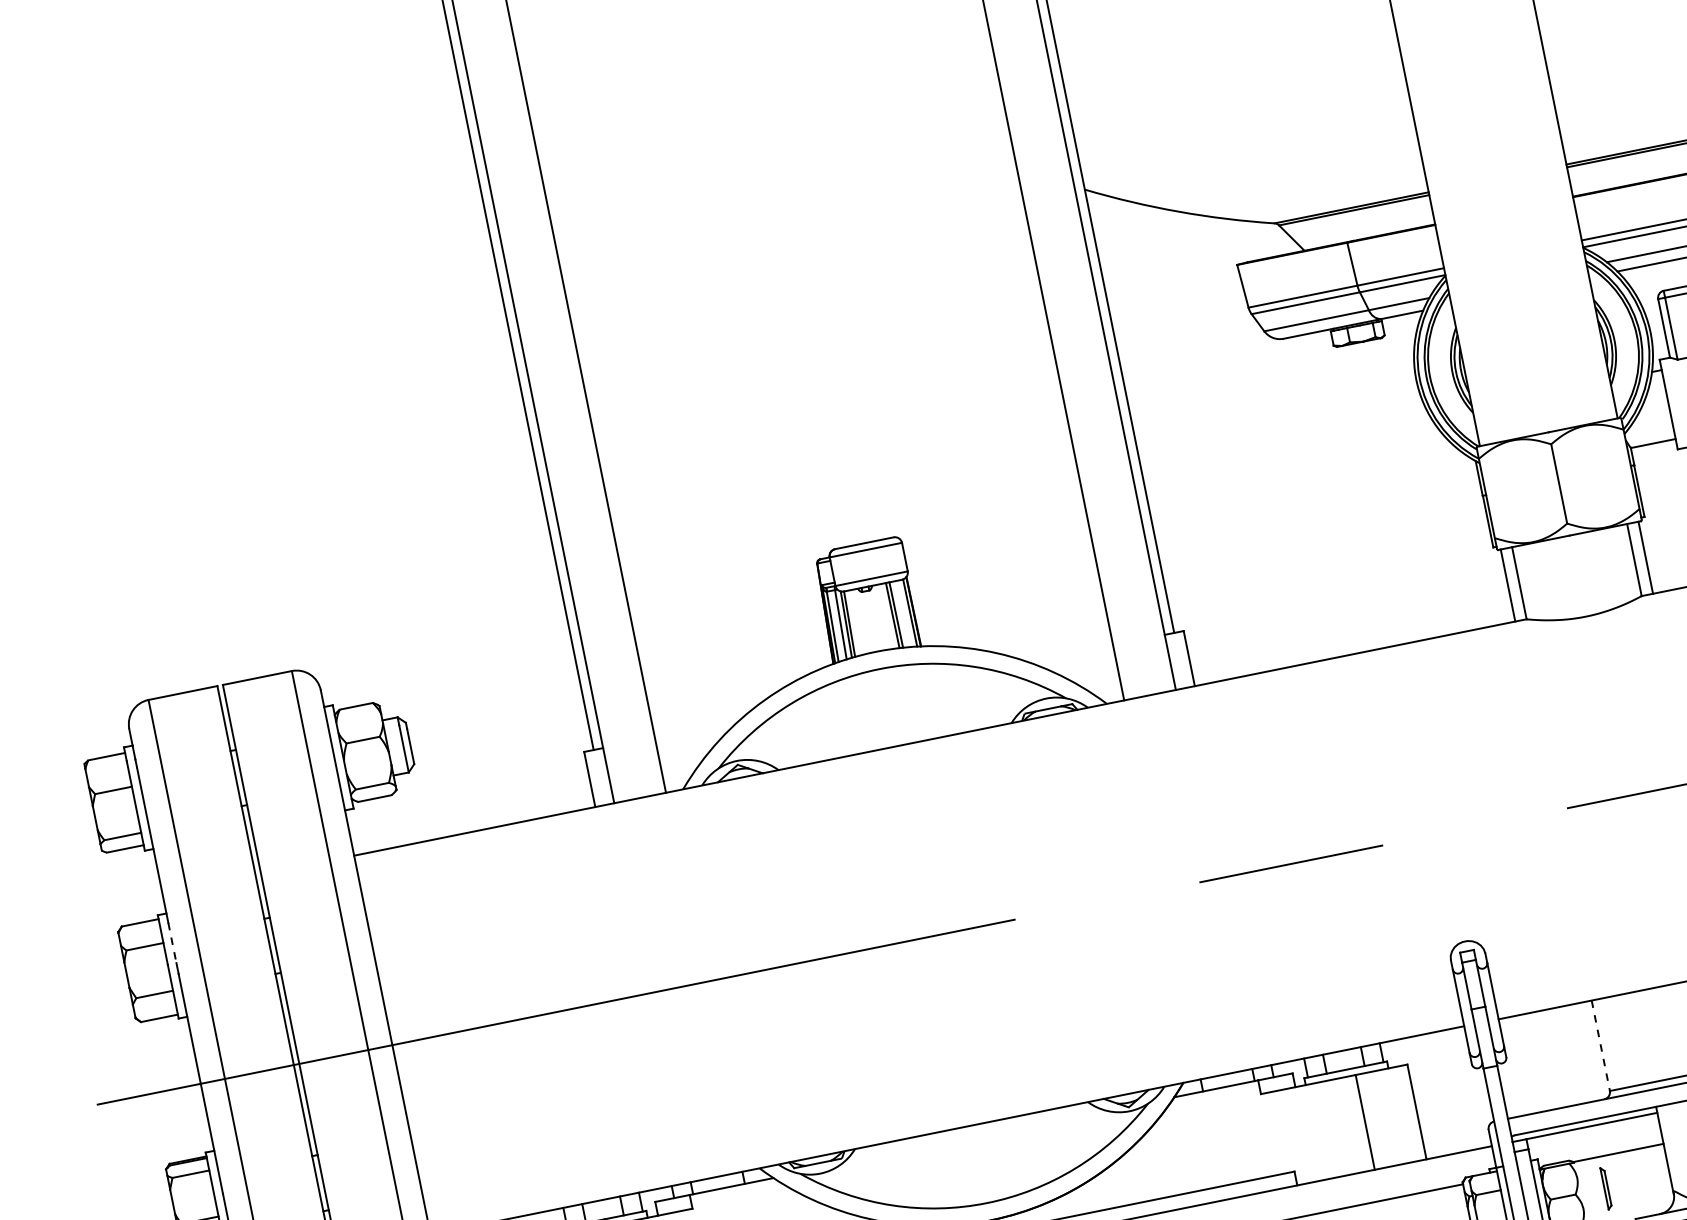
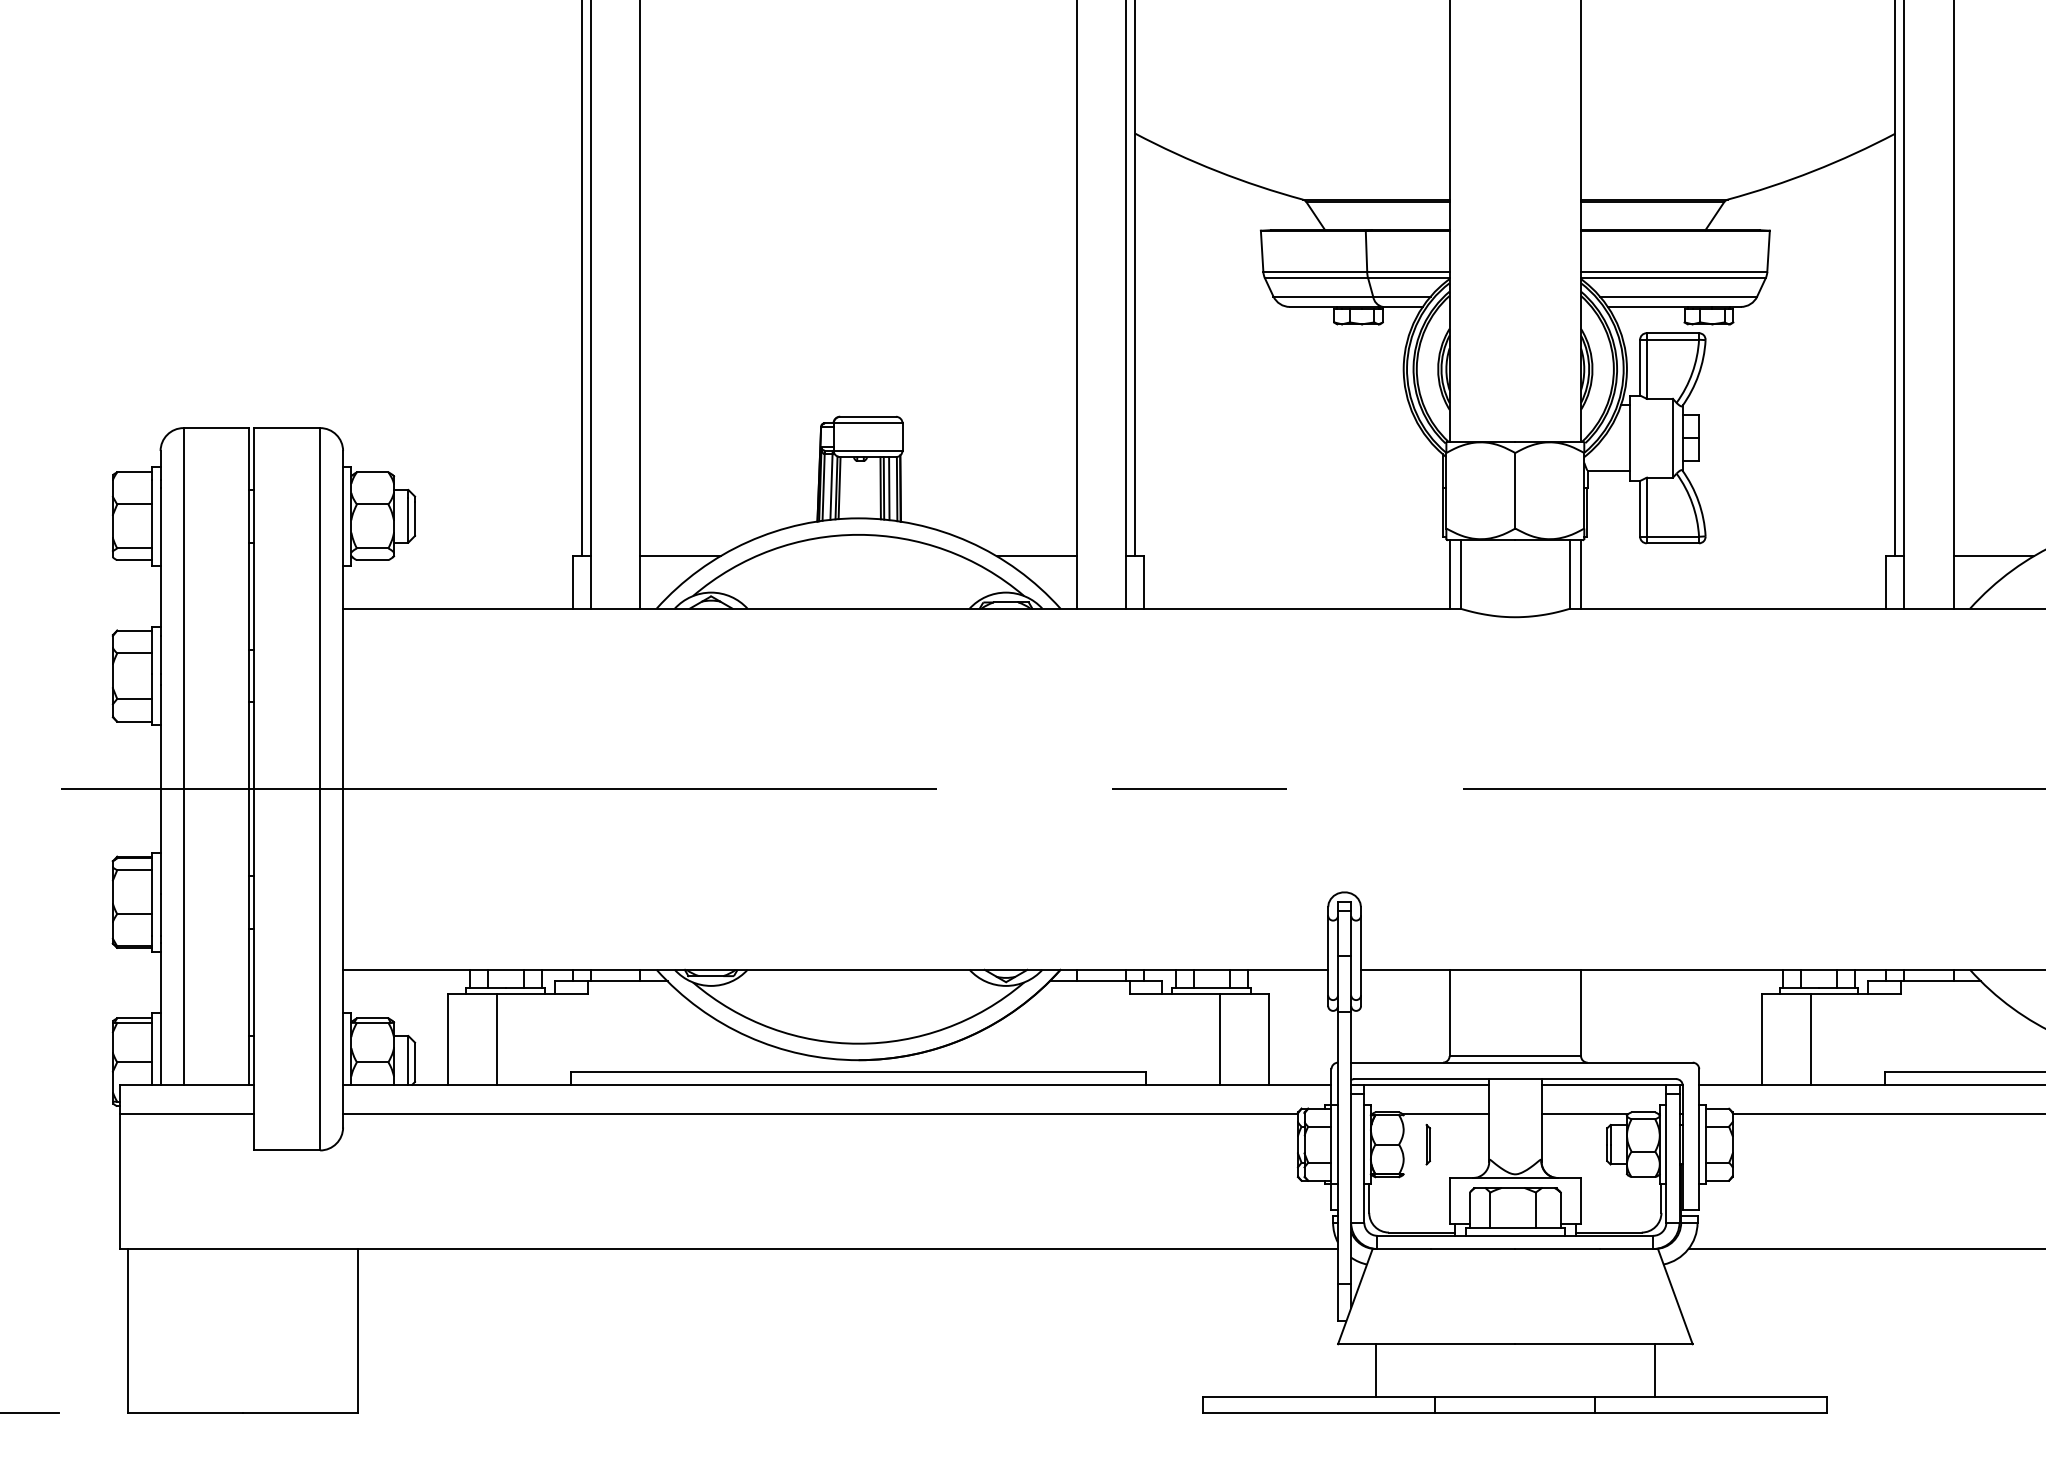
line: (902, 613) -> (889, 488), added
line: (1070, 654) -> (1036, 556), added
line: (697, 729) -> (680, 556), added
line: (172, 943) -> (160, 655), dashed -> solid
line: (1600, 1046) -> (1449, 1013), dashed -> solid

